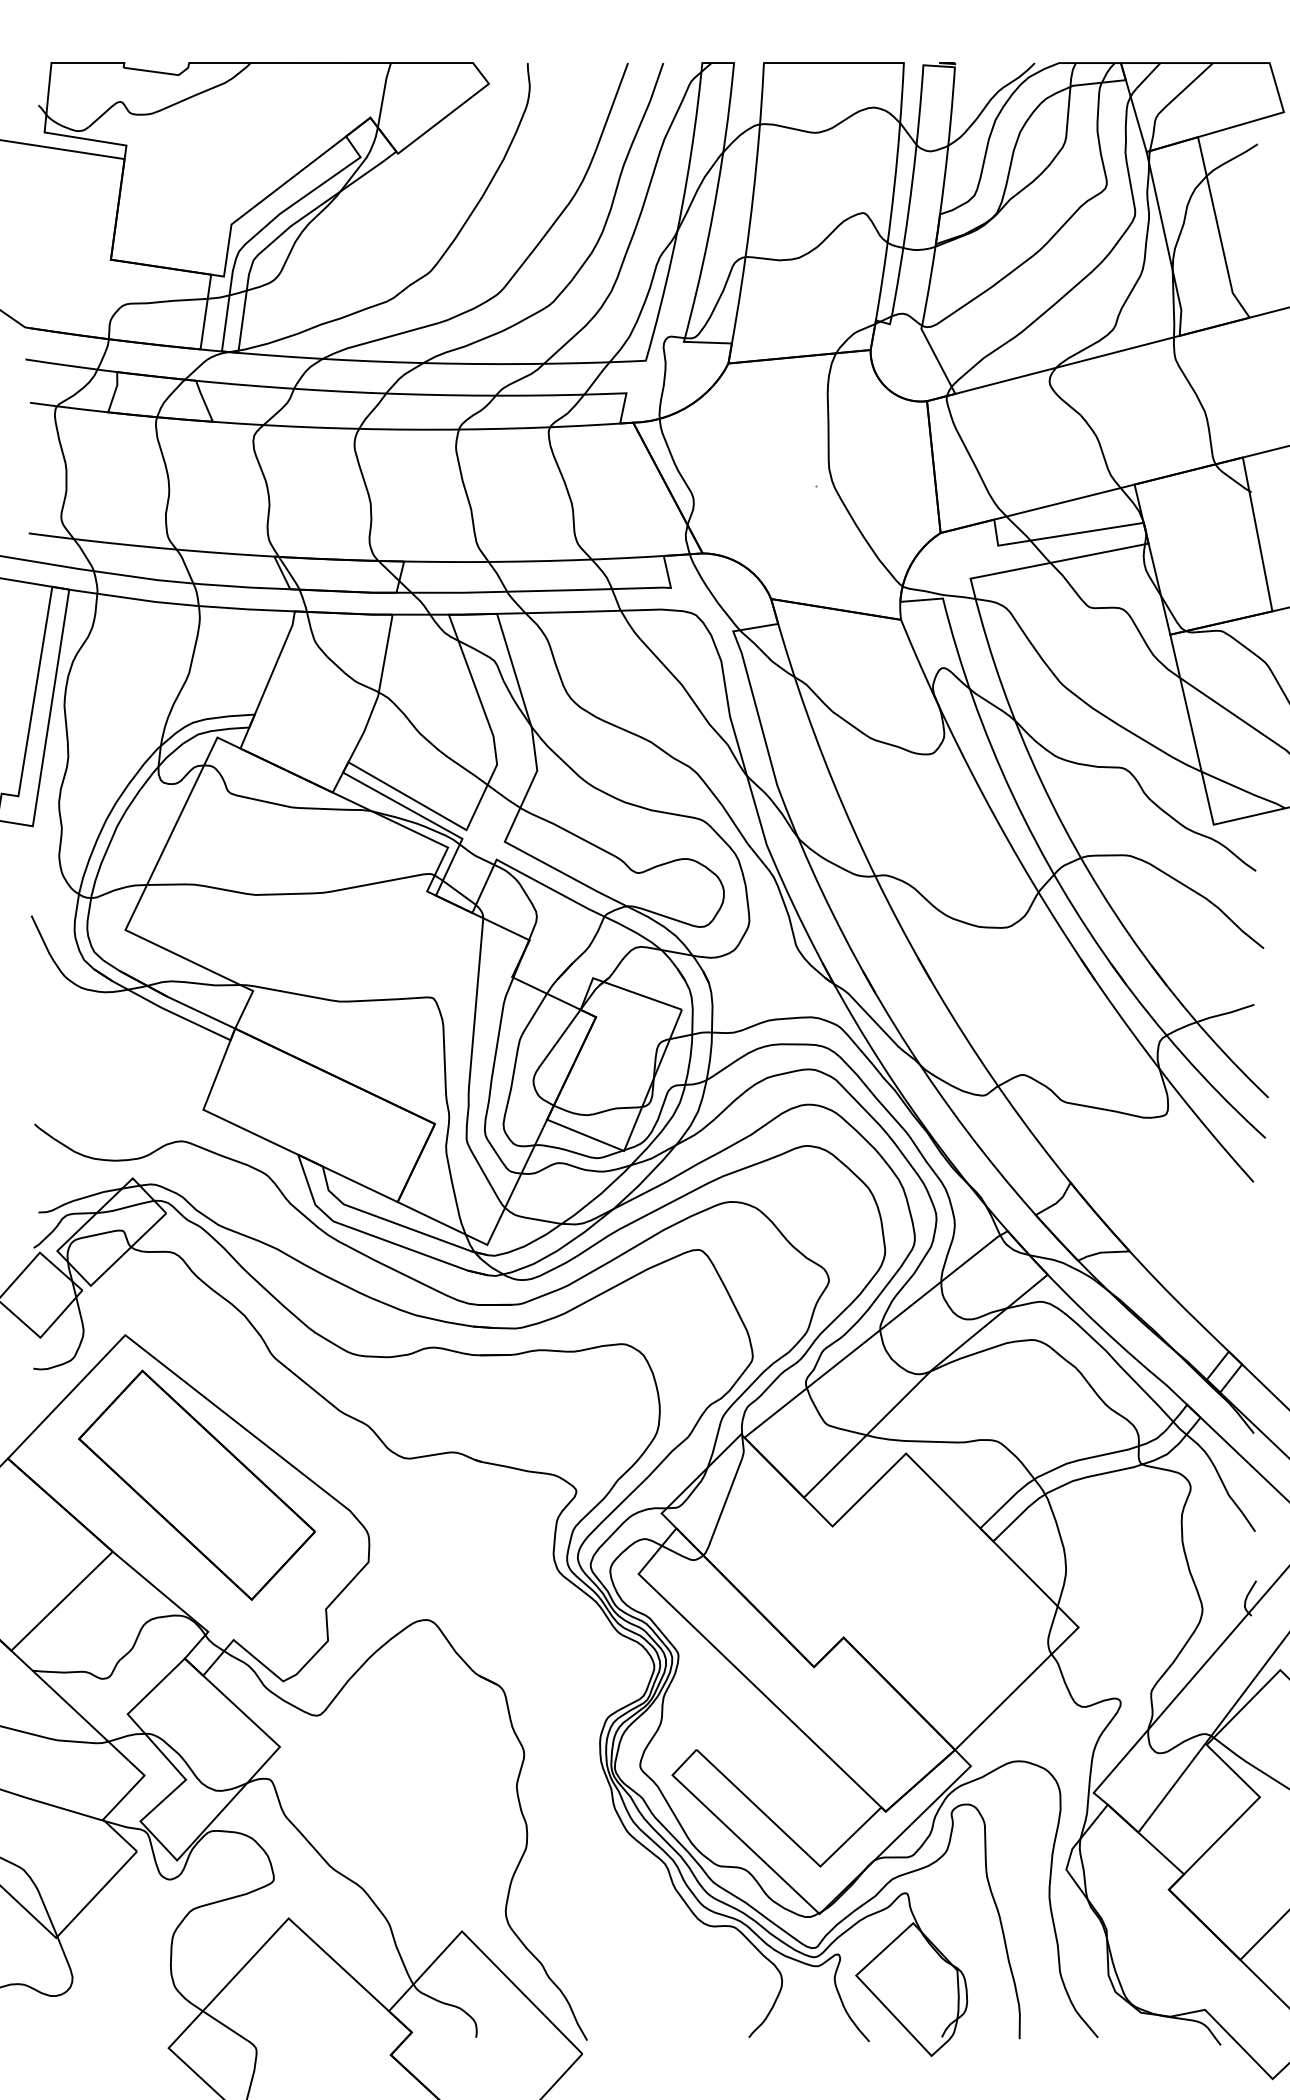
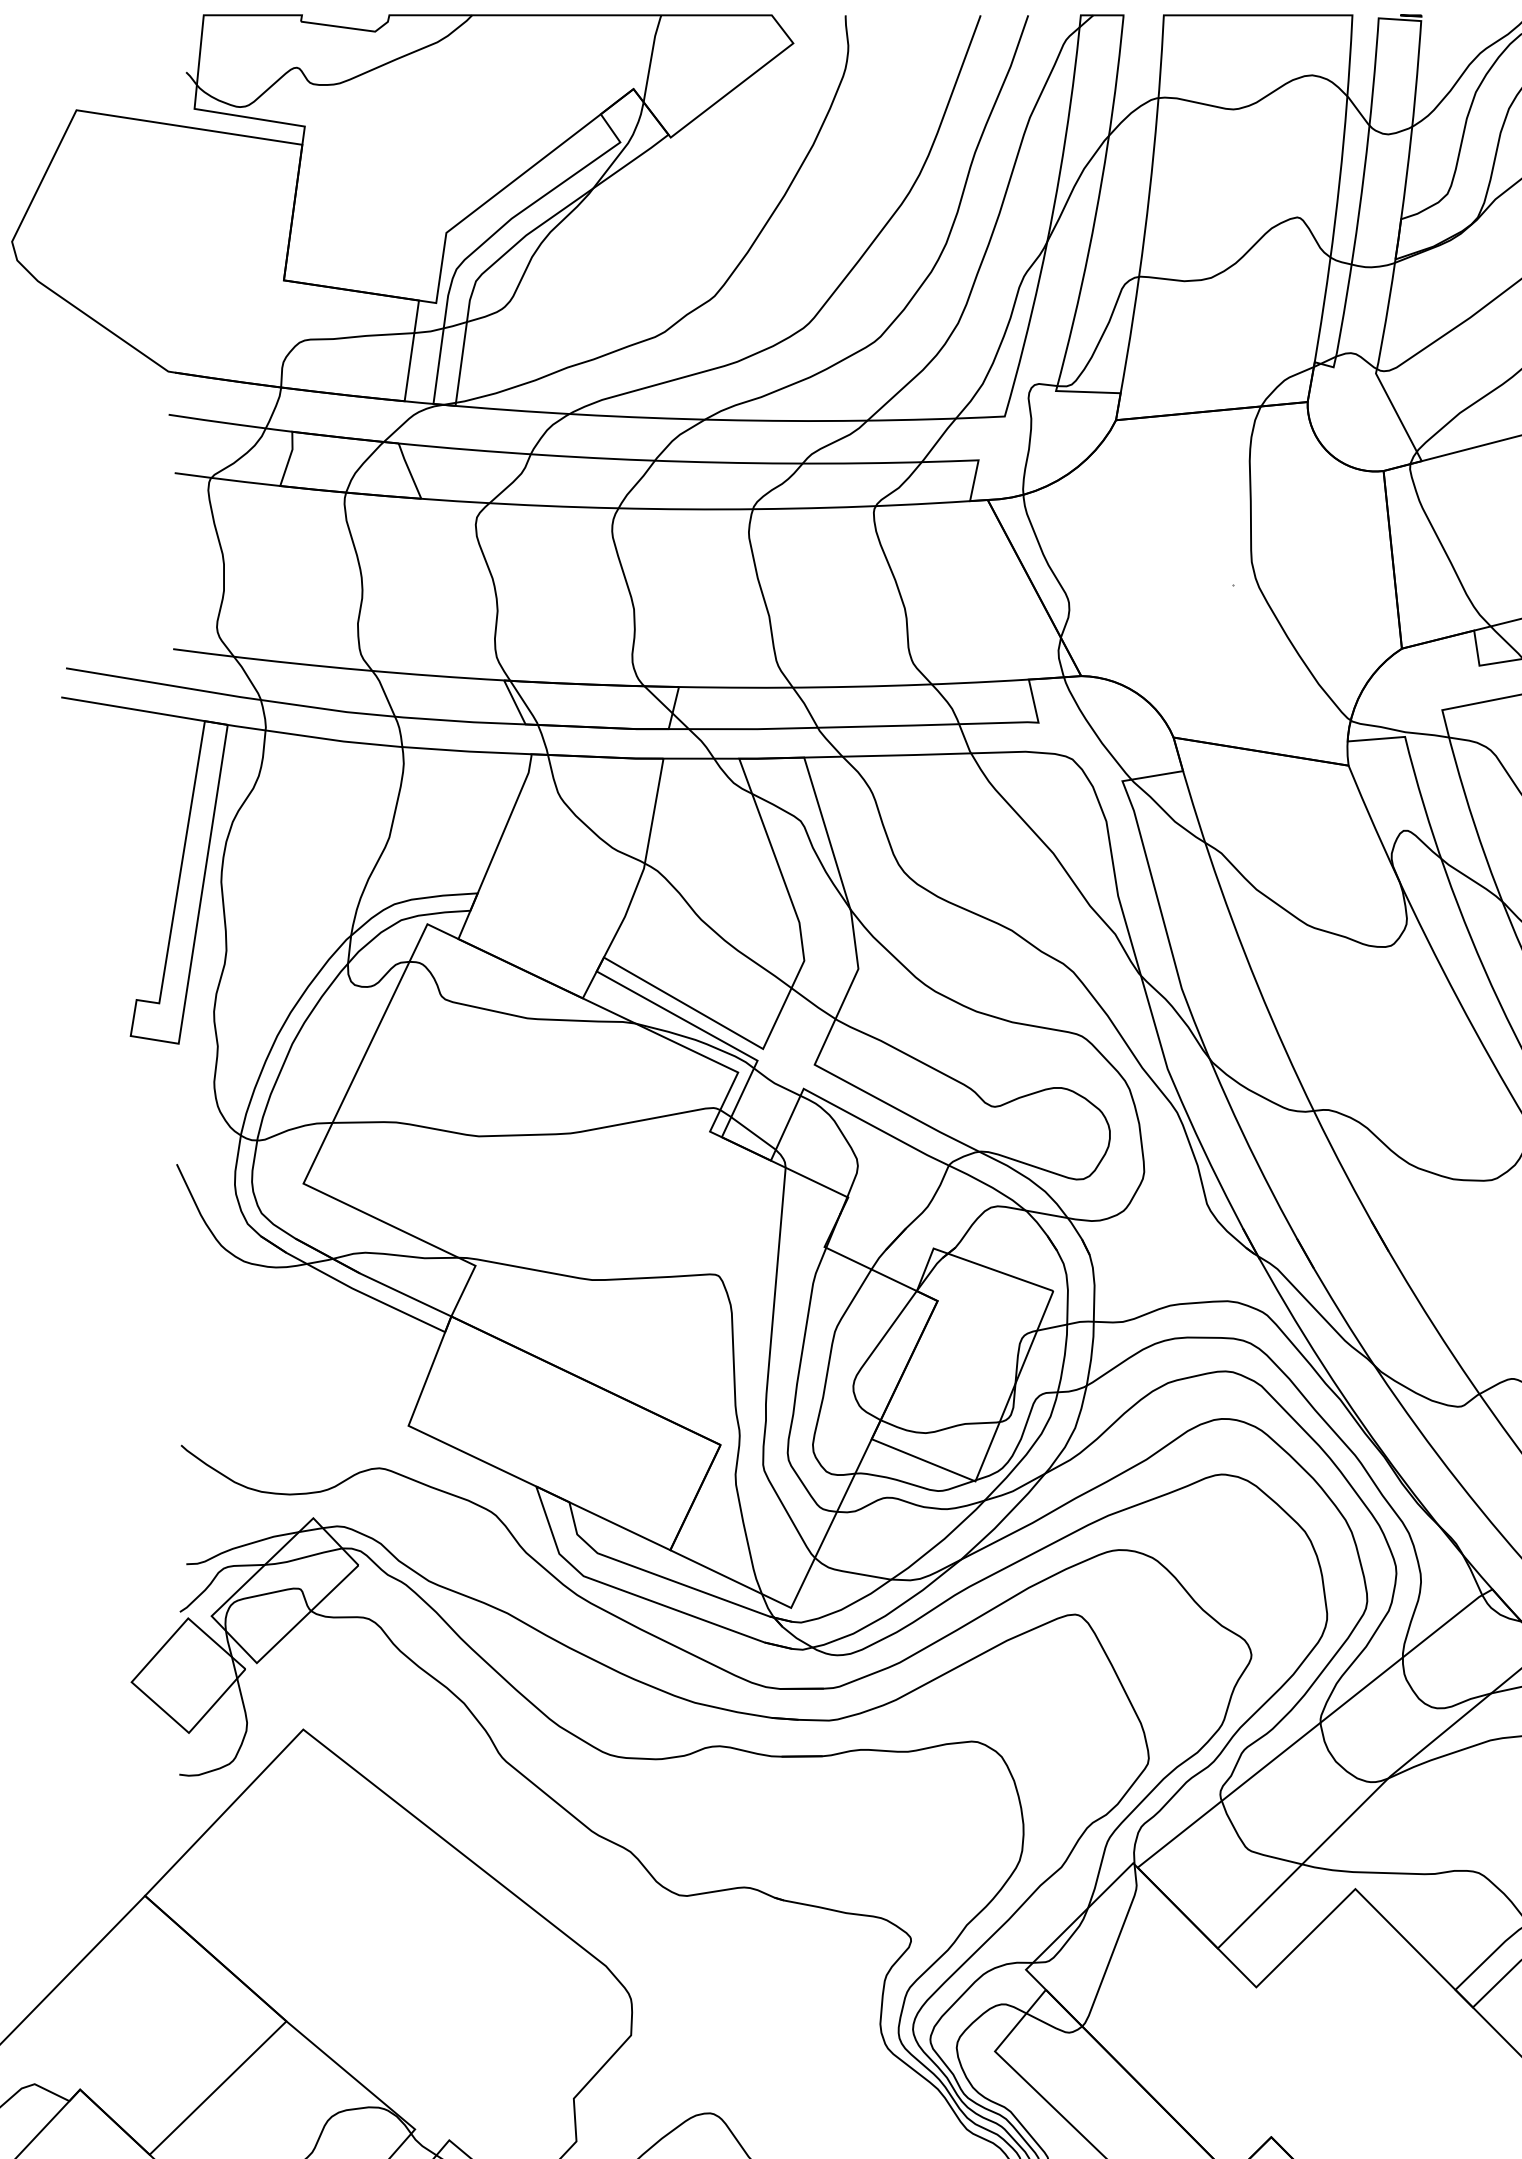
part: (196, 1484) -> (399, 1930), removed

